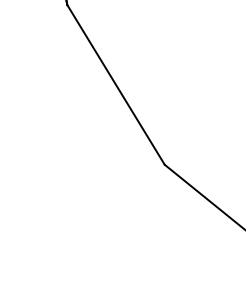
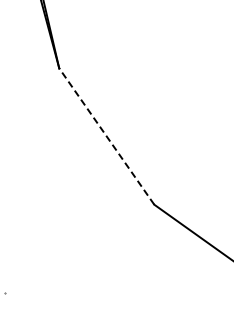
line: (115, 84) -> (106, 136), solid -> dashed

